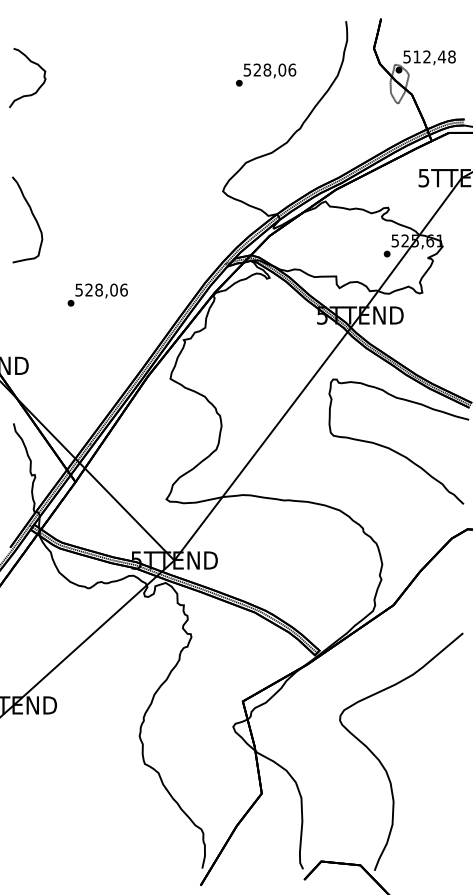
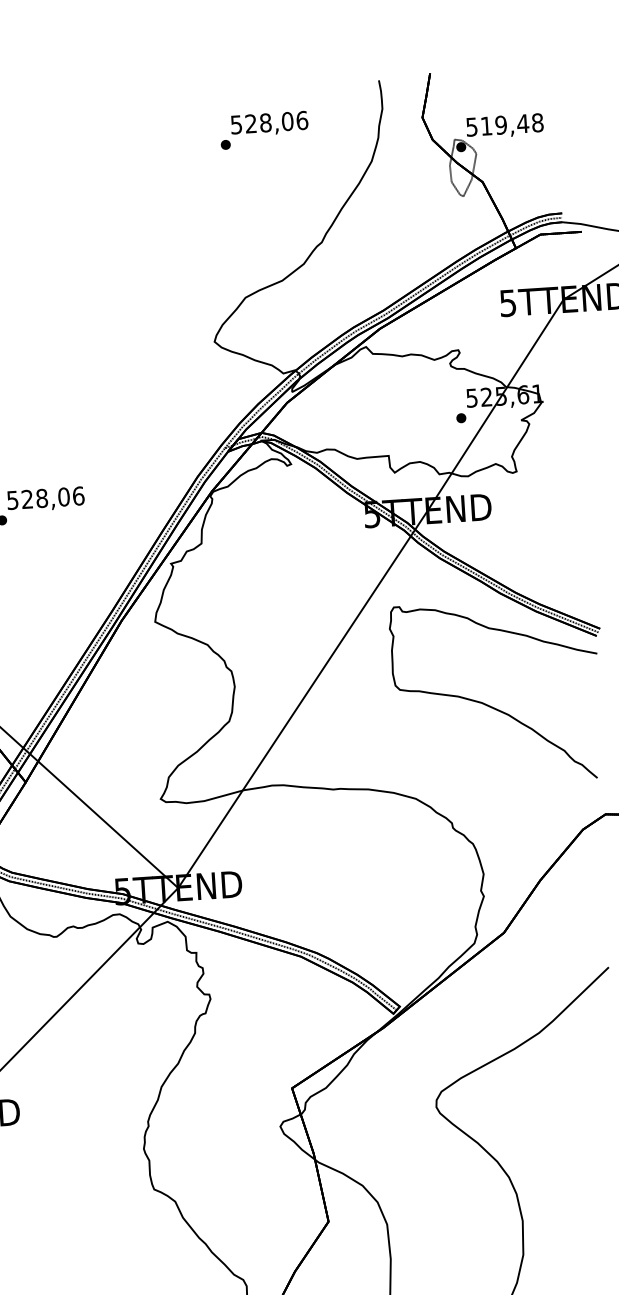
text: (426, 56) -> (500, 124), 512,48 -> 519,48
text: (266, 74) -> (264, 129), moved

